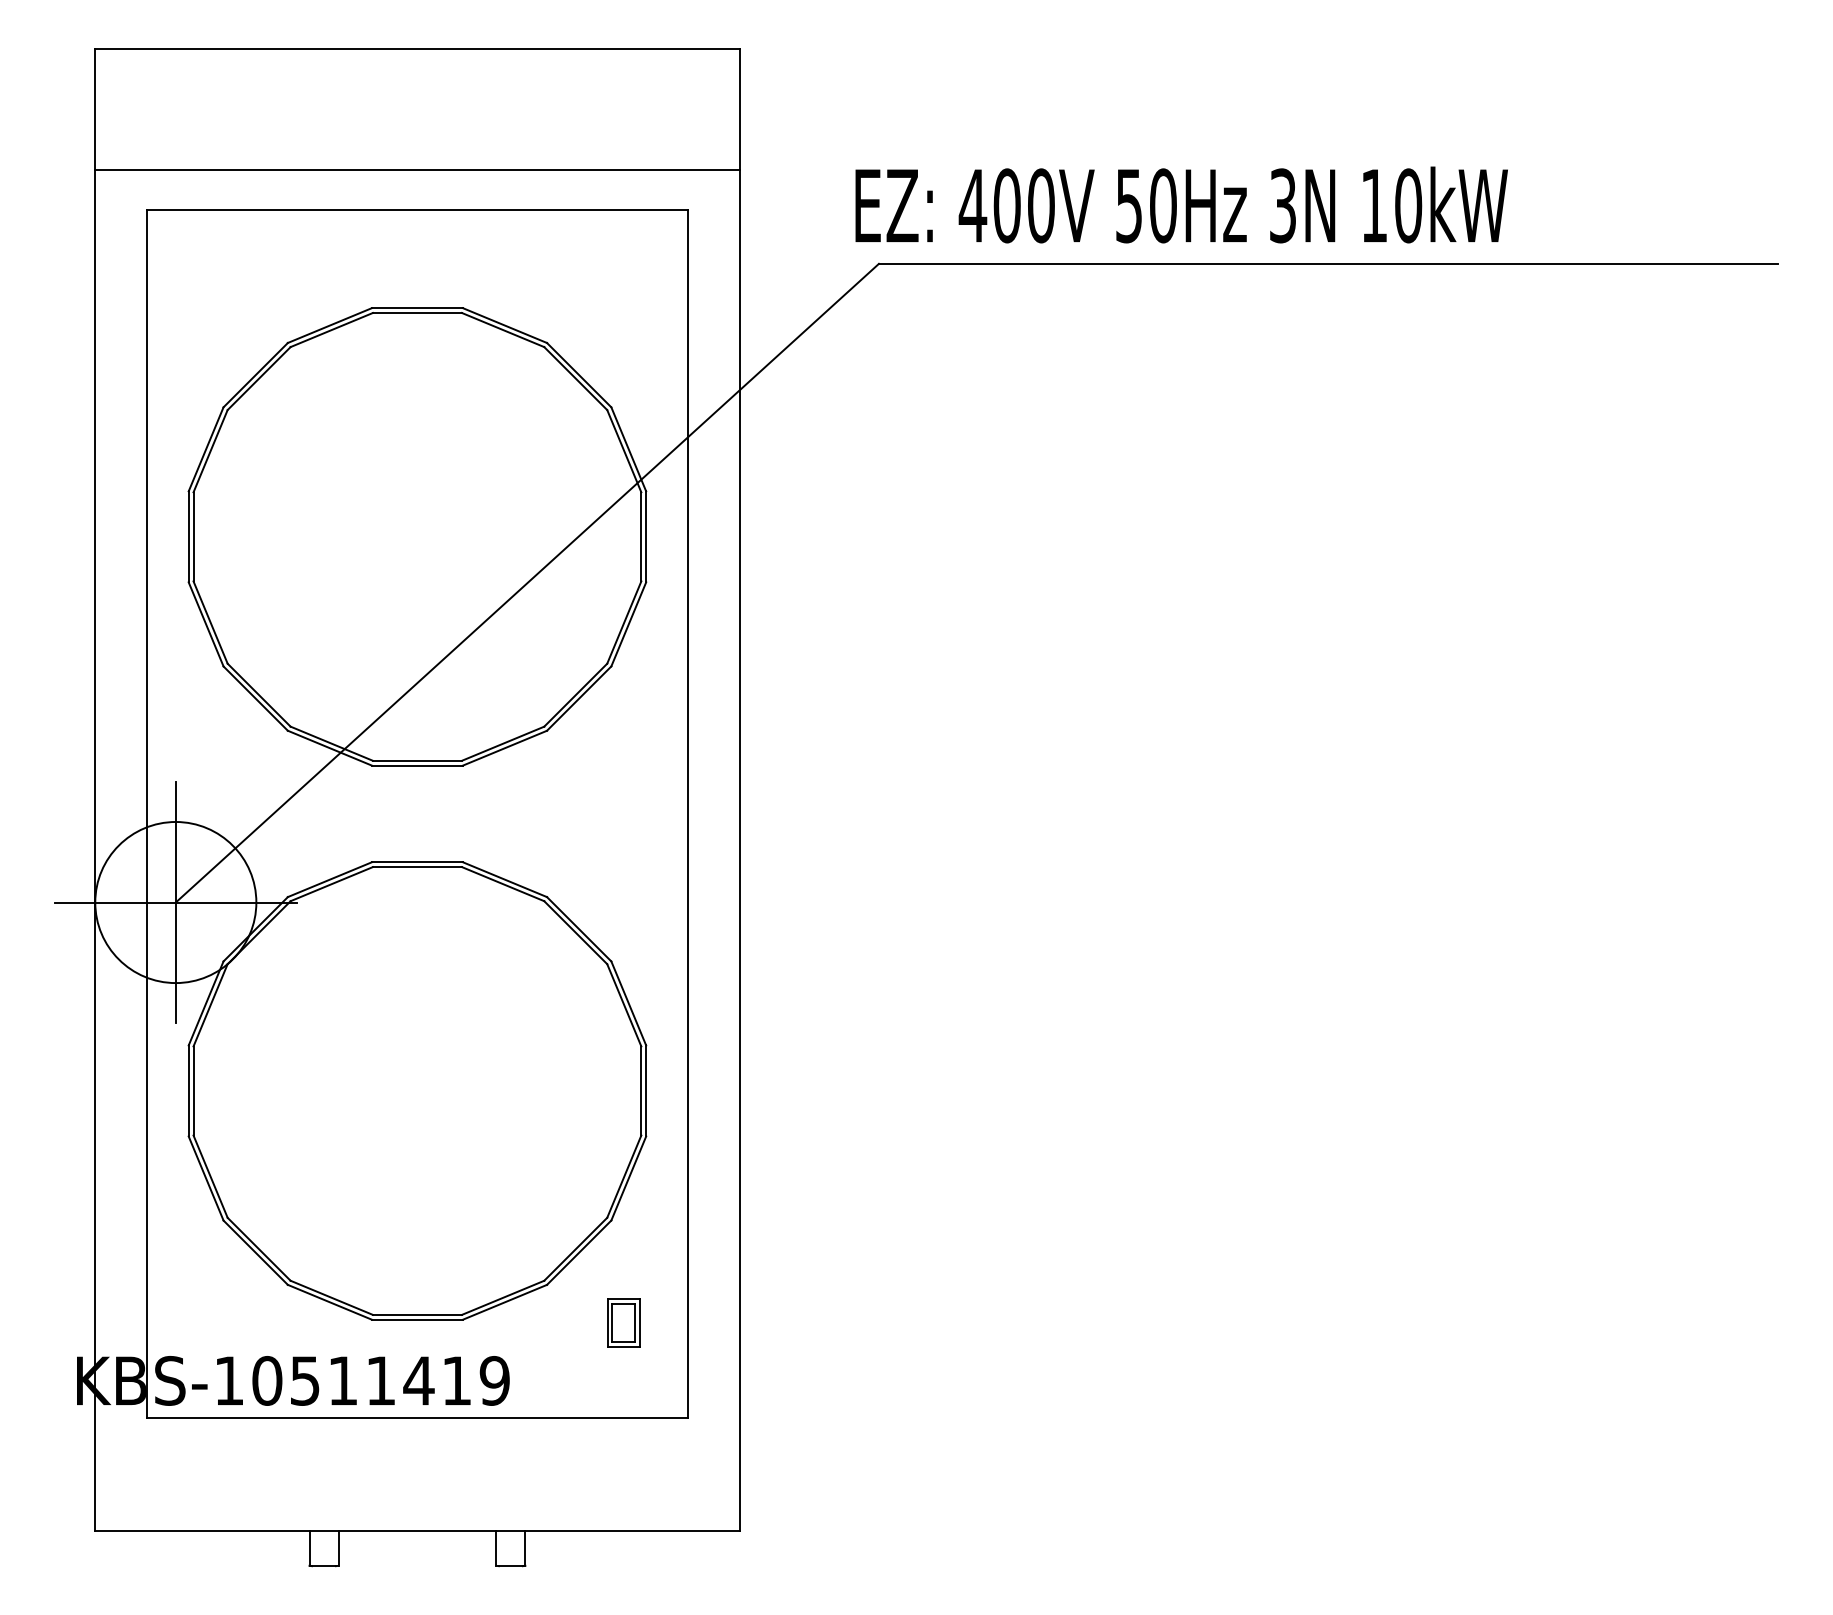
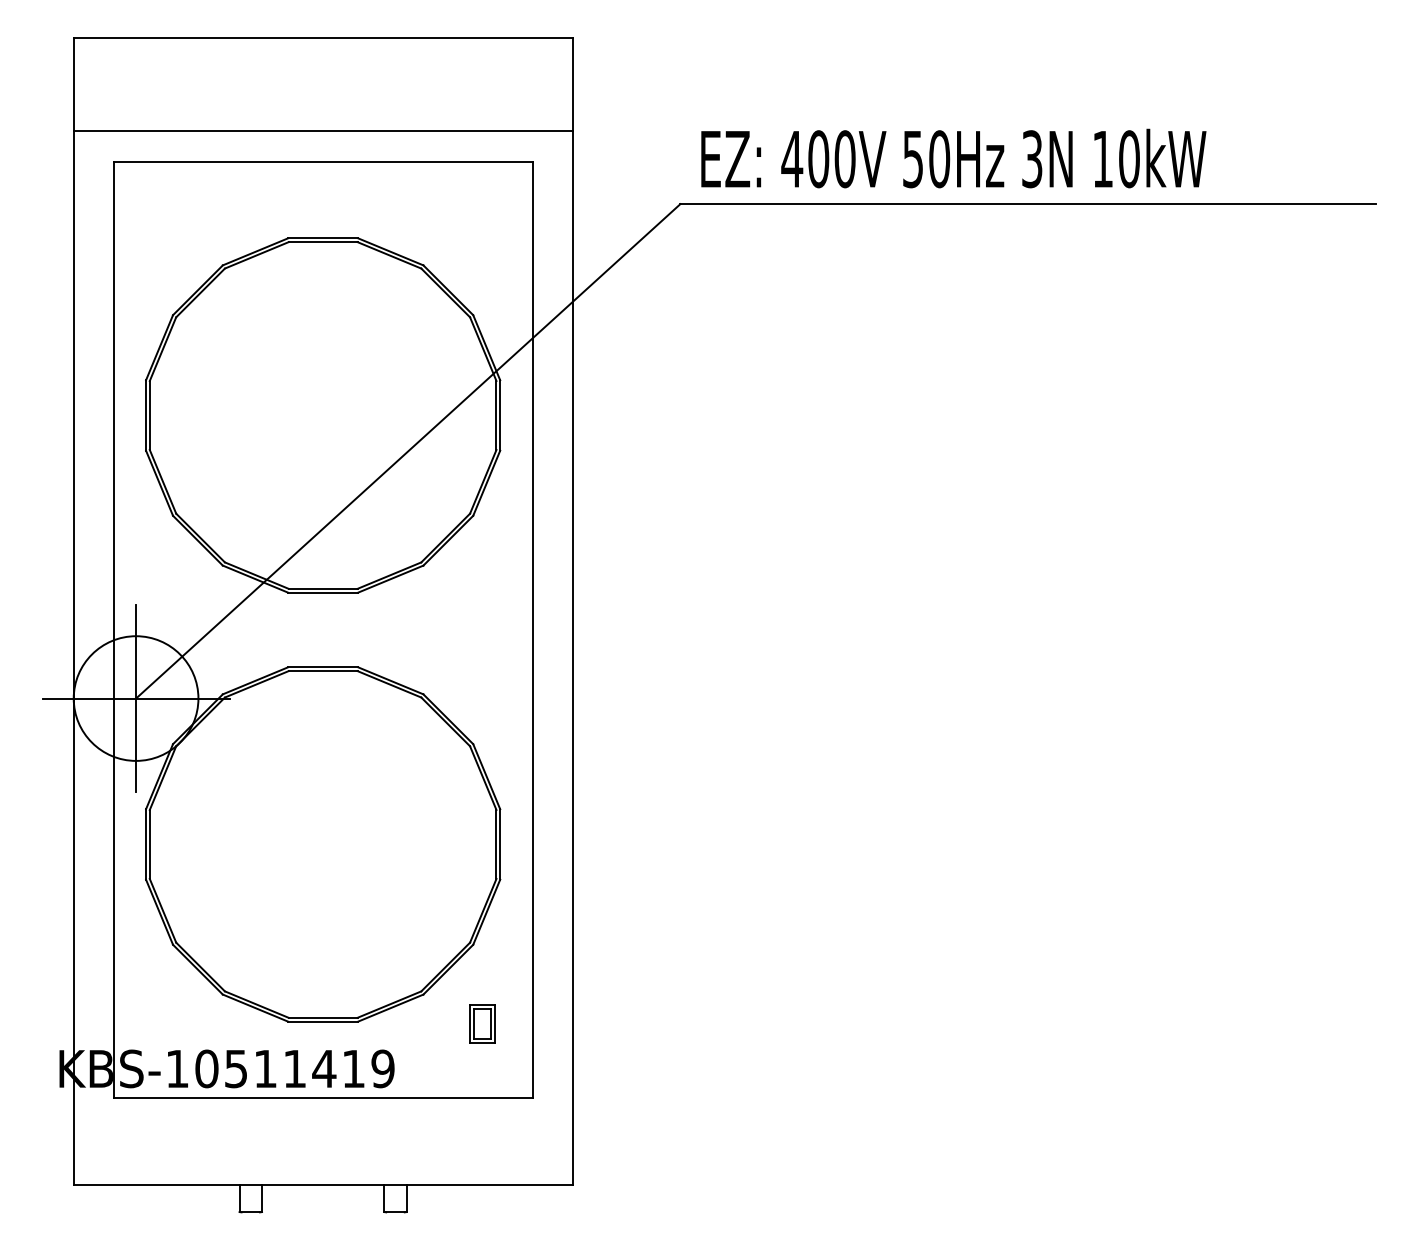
text: (1181, 204) -> (953, 158), moved

